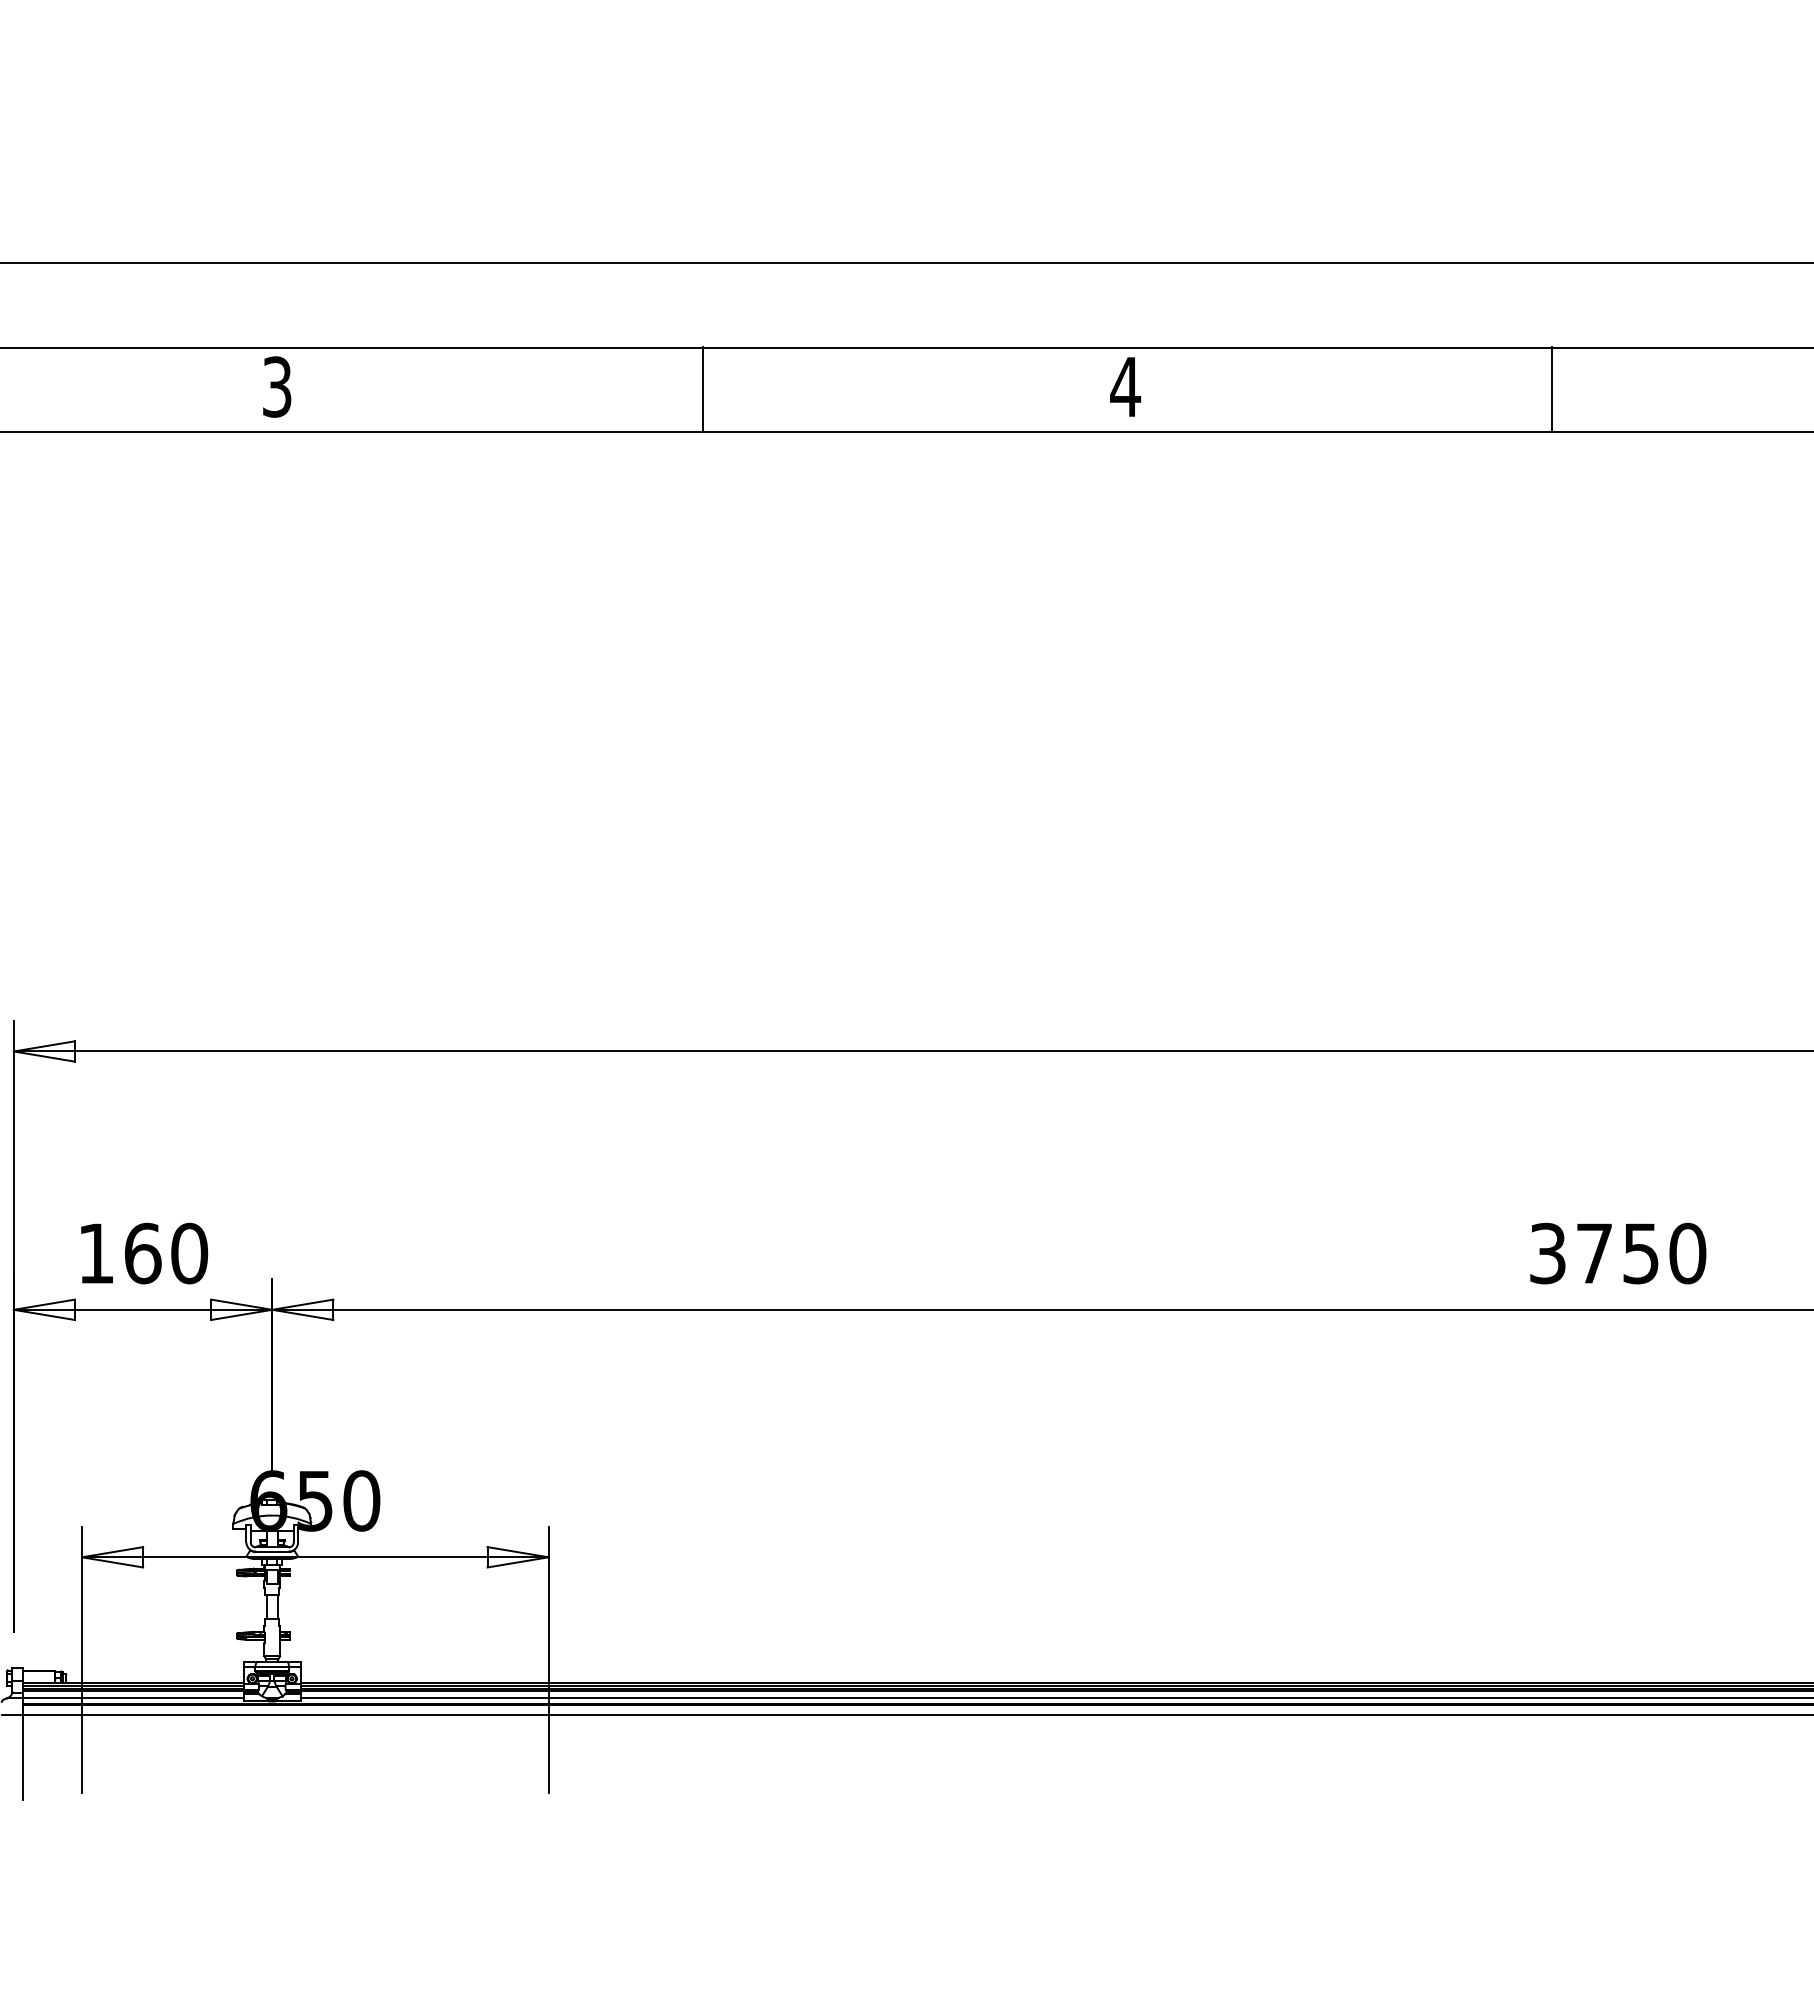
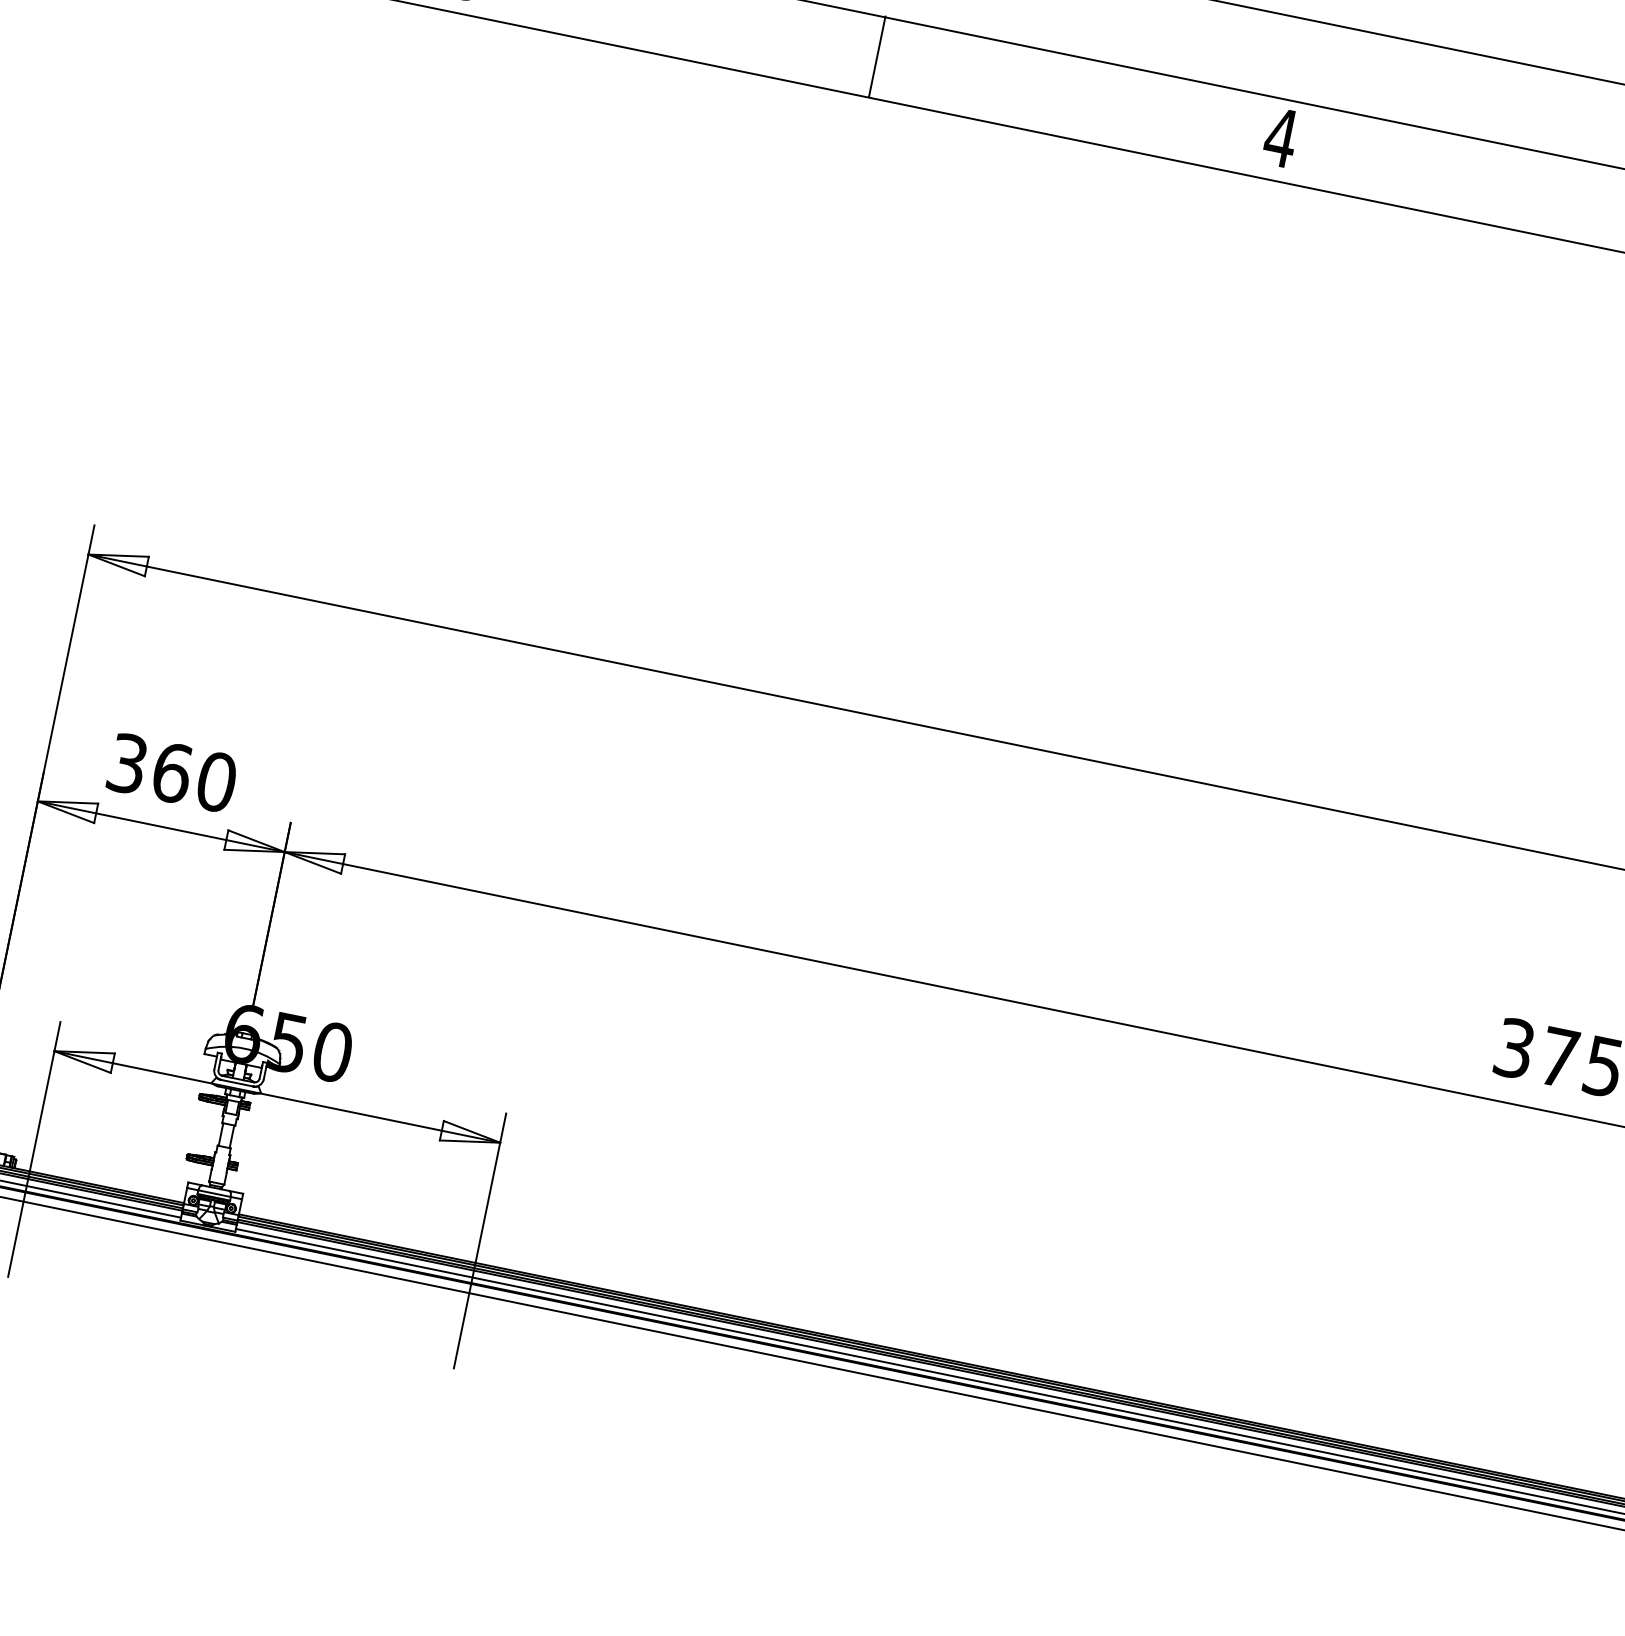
text: (95, 1253) -> (126, 763), 160 -> 360

